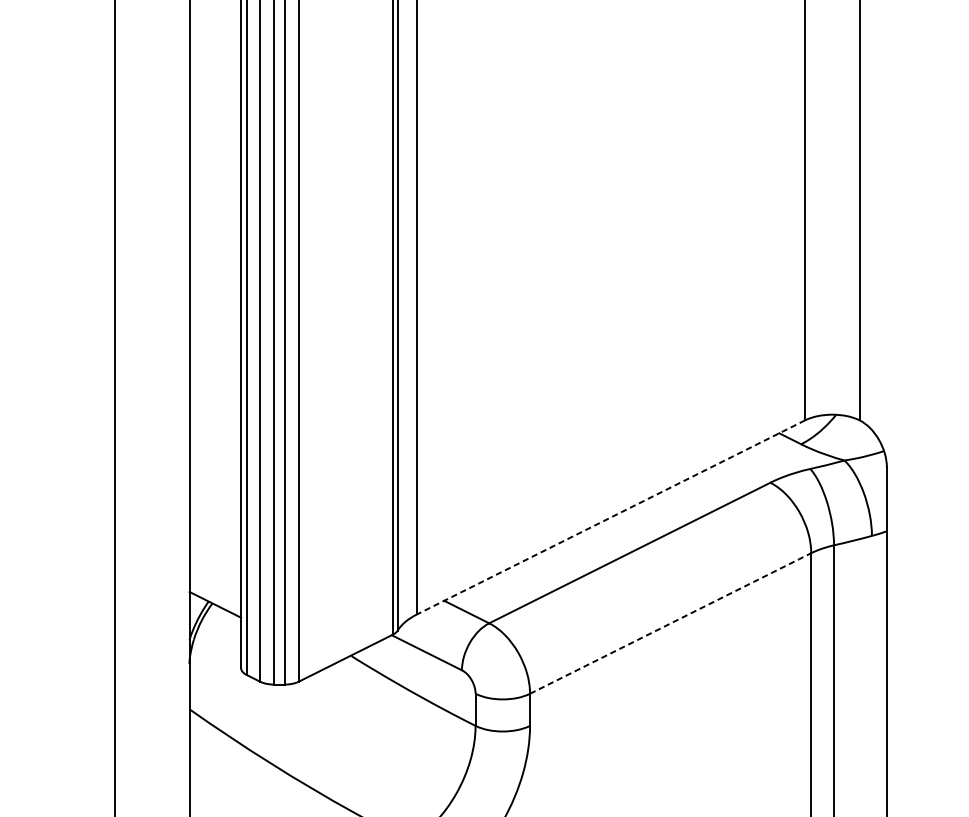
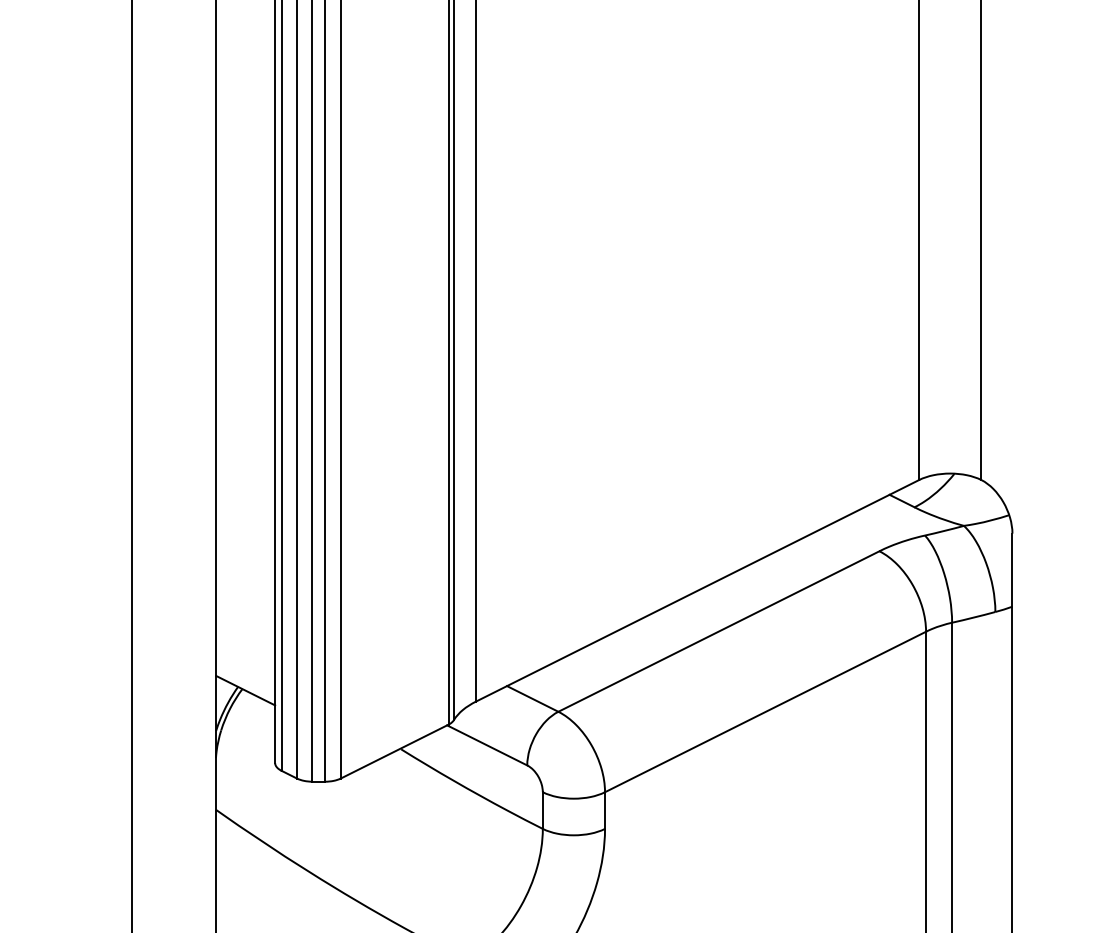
line: (611, 517) -> (697, 590), dashed -> solid
line: (671, 623) -> (766, 711), dashed -> solid

